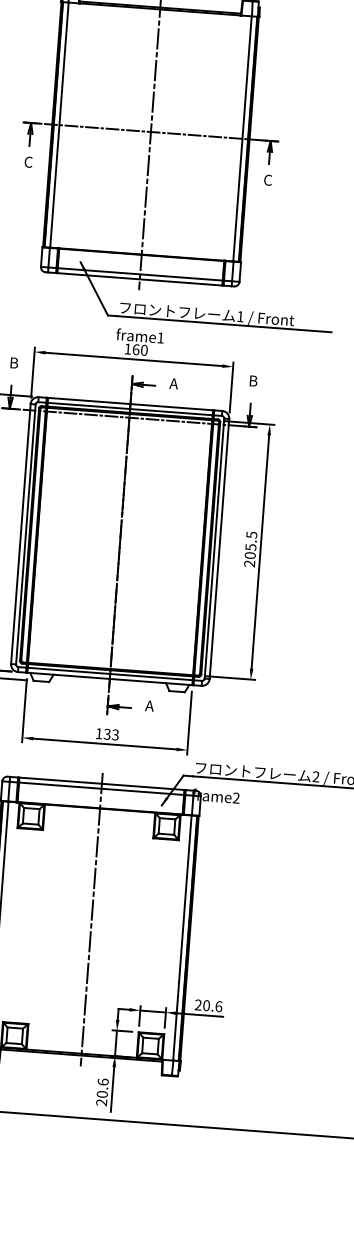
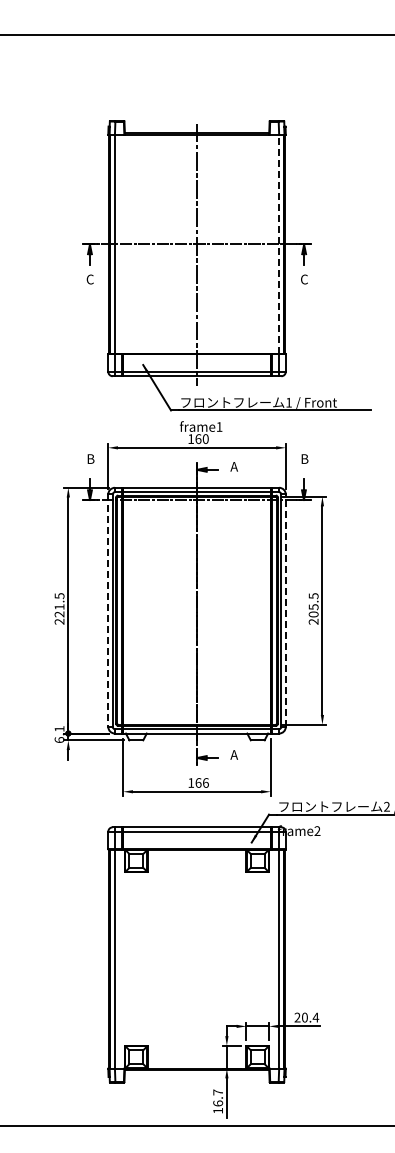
line: (242, 138) -> (278, 244), solid -> dashed
line: (21, 534) -> (108, 611), solid -> dashed
line: (219, 548) -> (285, 610), solid -> dashed
text: (110, 734) -> (201, 782), 133 -> 166
line: (92, 919) -> (197, 948), removed
text: (218, 1006) -> (315, 1017), 20.6 -> 20.4
text: (102, 1092) -> (218, 1101), 20.6 -> 16.7

